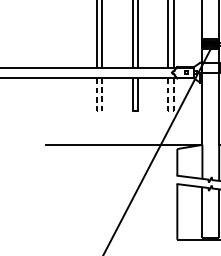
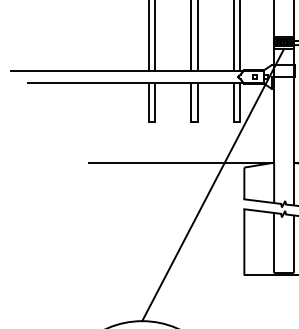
line: (99, 111) -> (151, 122), dashed -> solid
line: (170, 111) -> (236, 122), dashed -> solid

